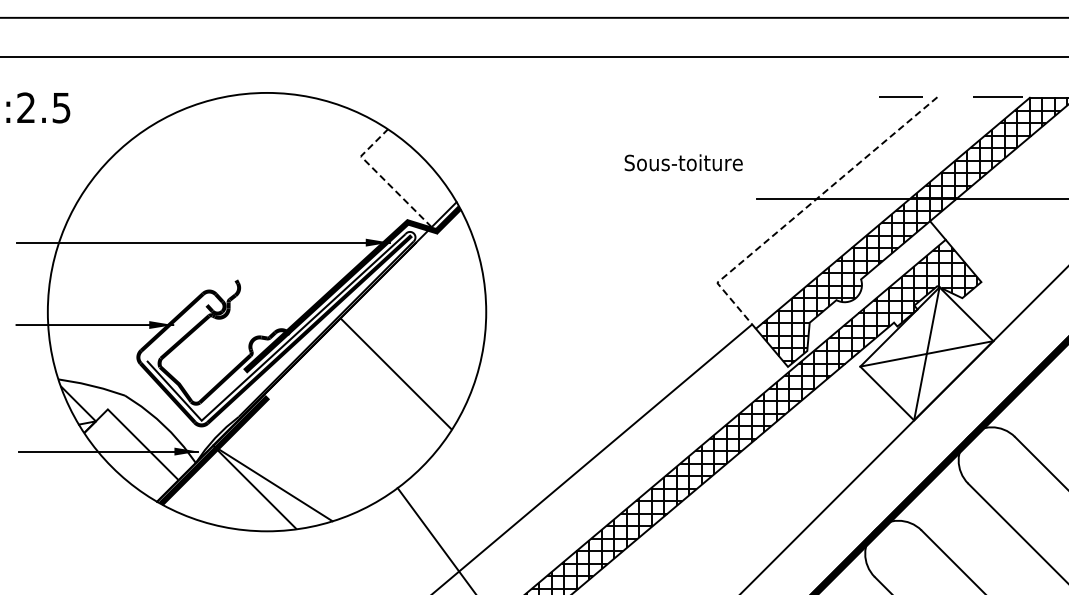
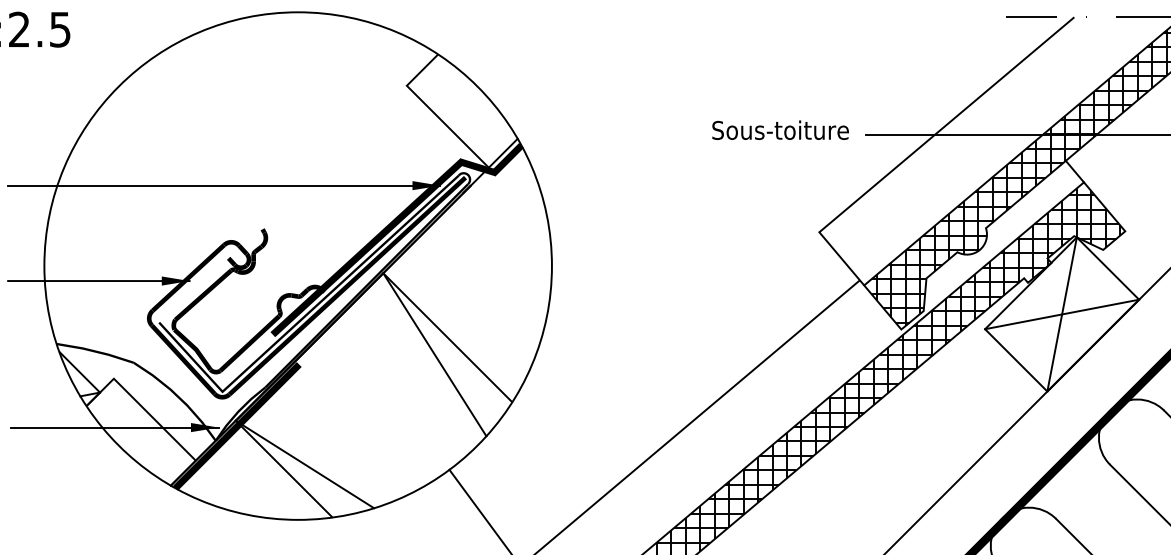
text: (683, 162) -> (780, 129), moved
line: (381, 177) -> (430, 110), dashed -> solid
line: (803, 210) -> (919, 148), dashed -> solid
line: (384, 388) -> (434, 354), added

